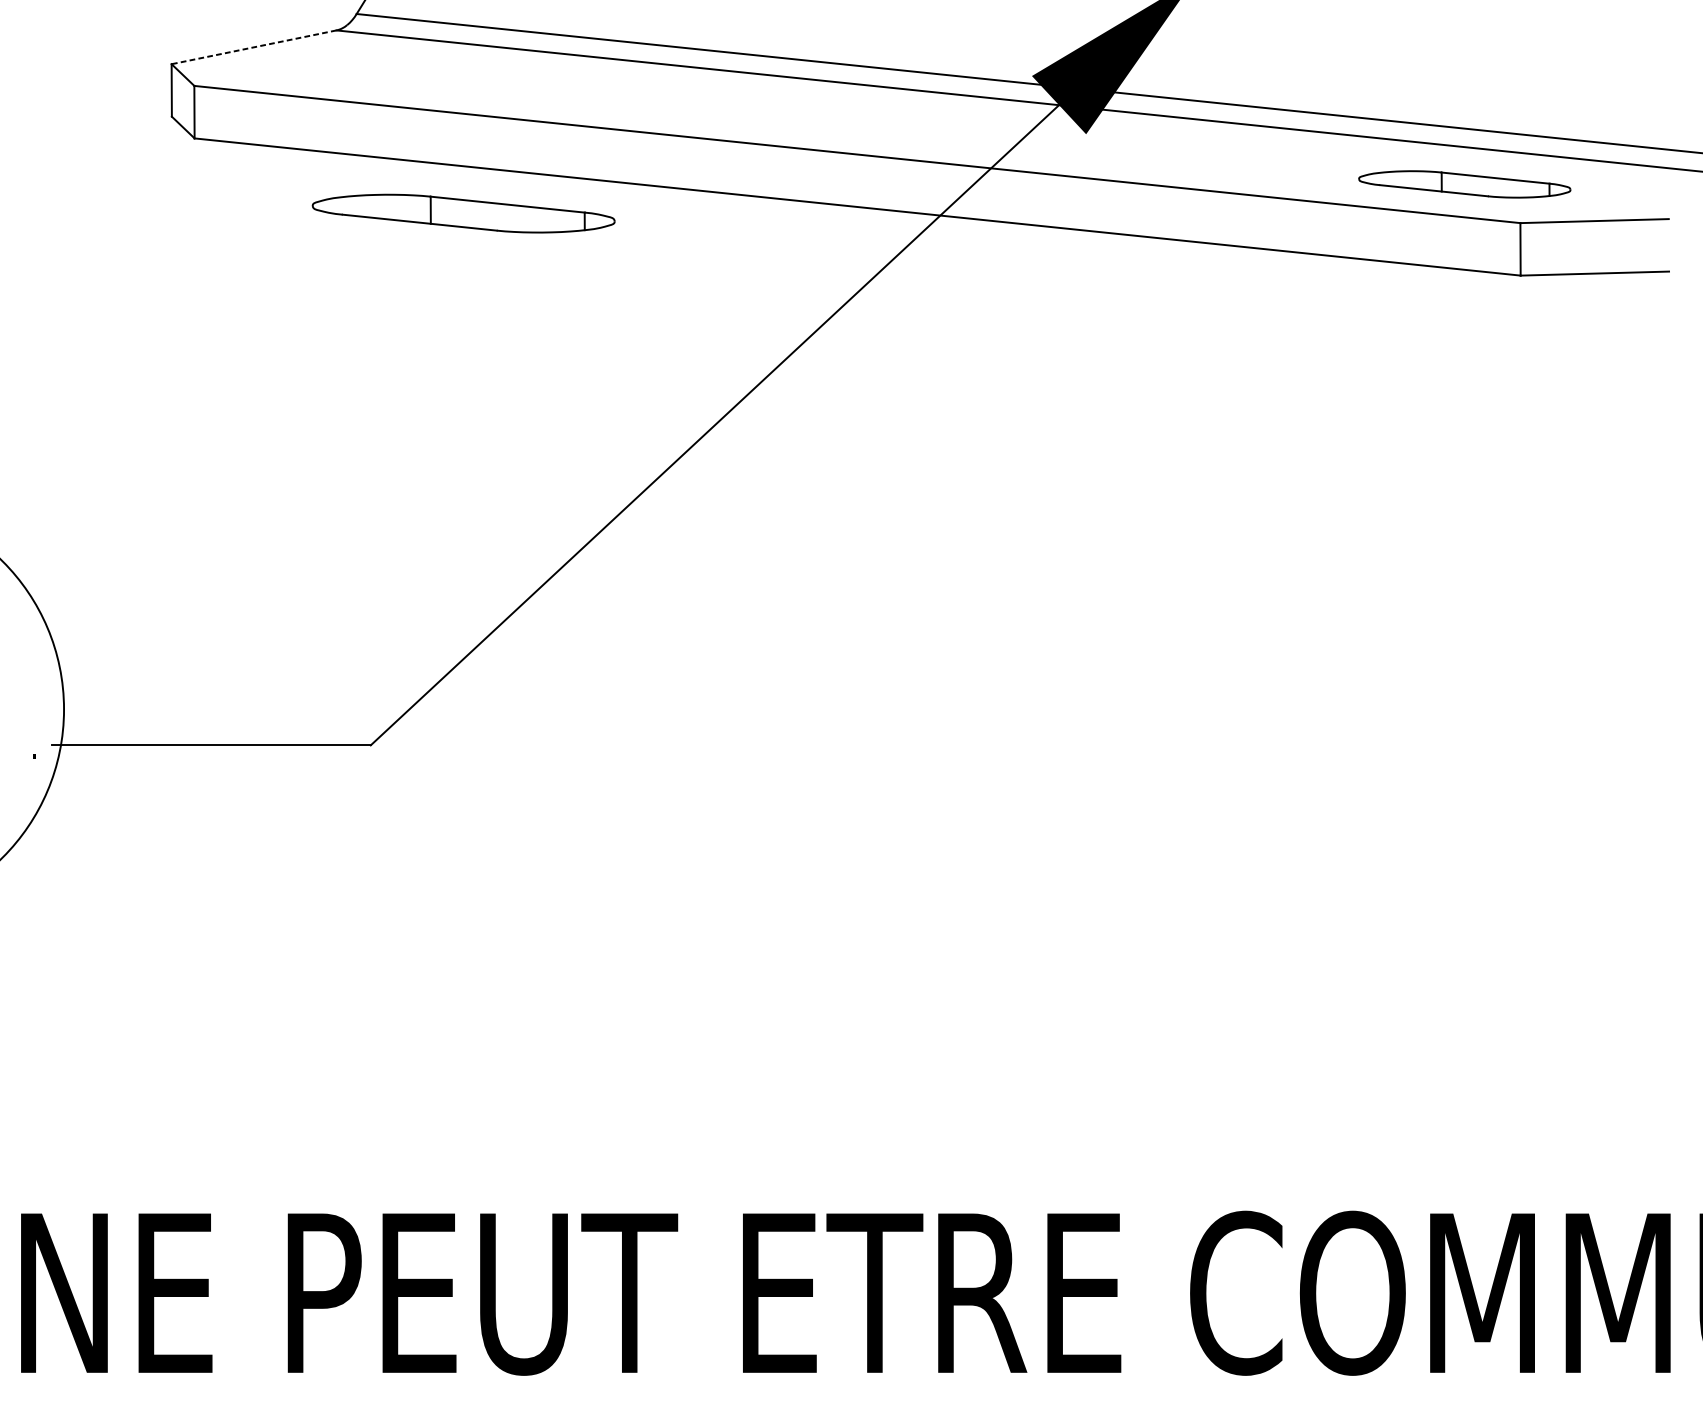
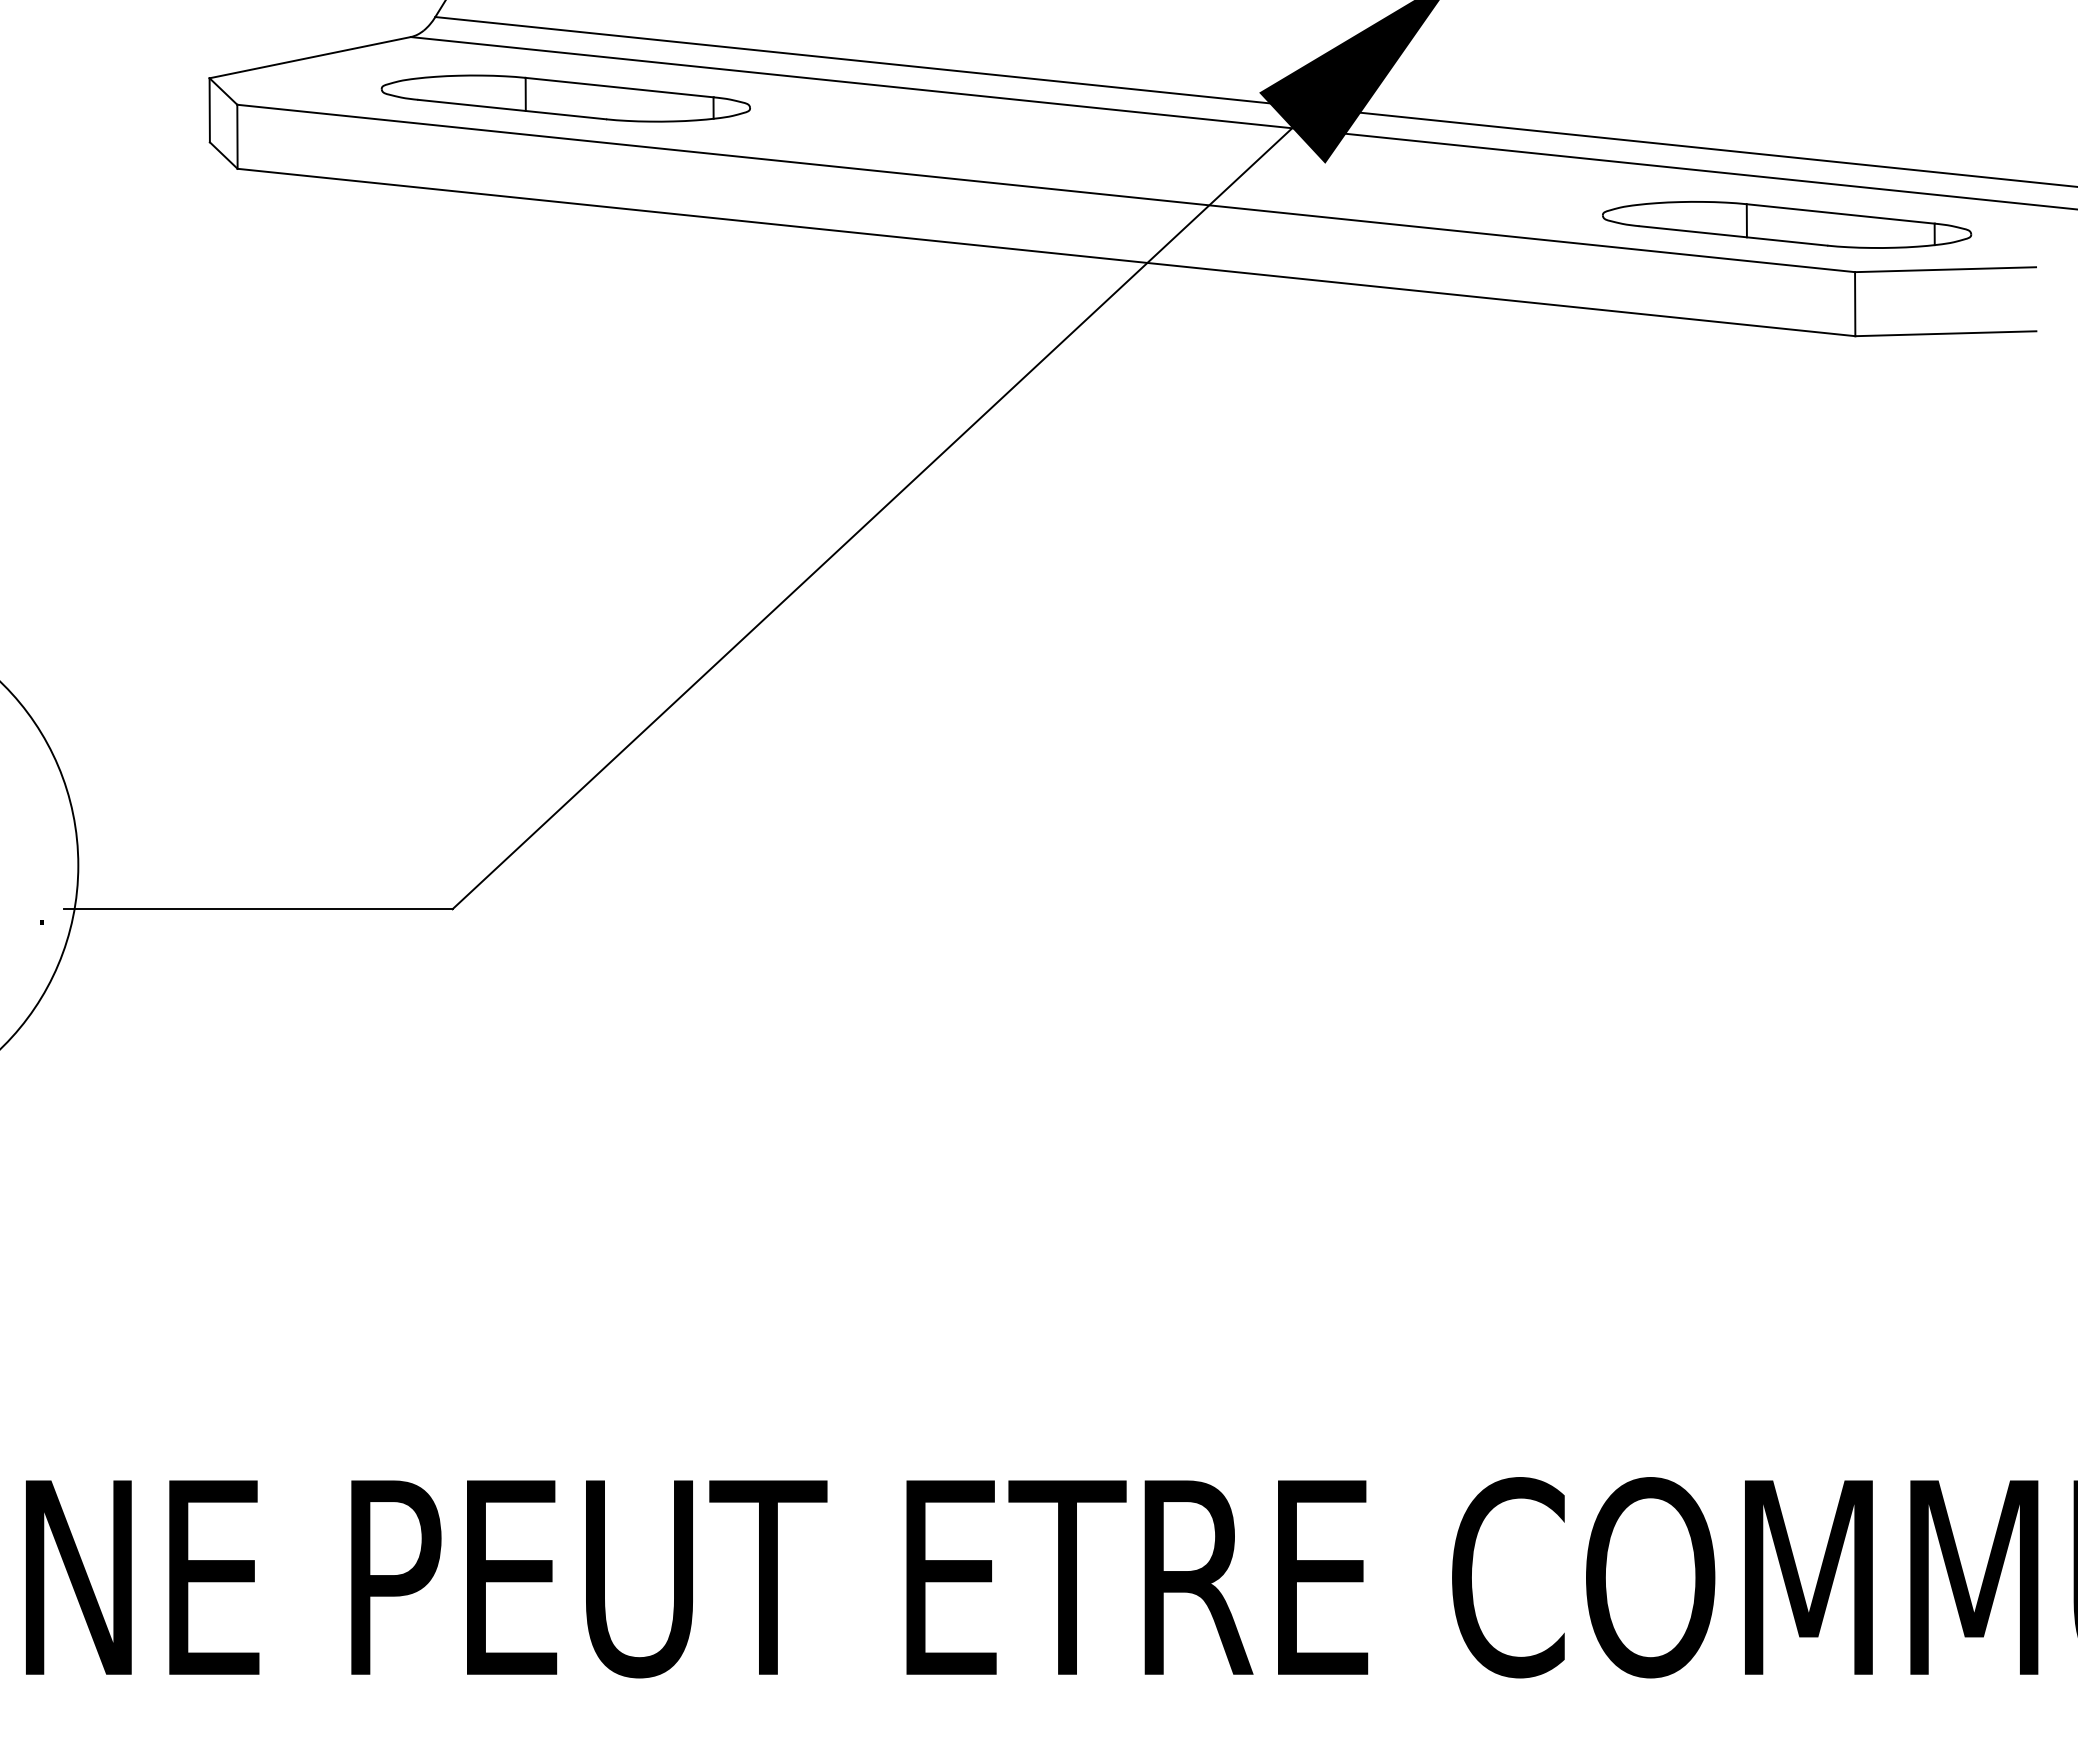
line: (254, 47) -> (310, 57), dashed -> solid
part: (1465, 184) -> (1787, 224), size x1.43
part: (463, 213) -> (565, 98), moved

